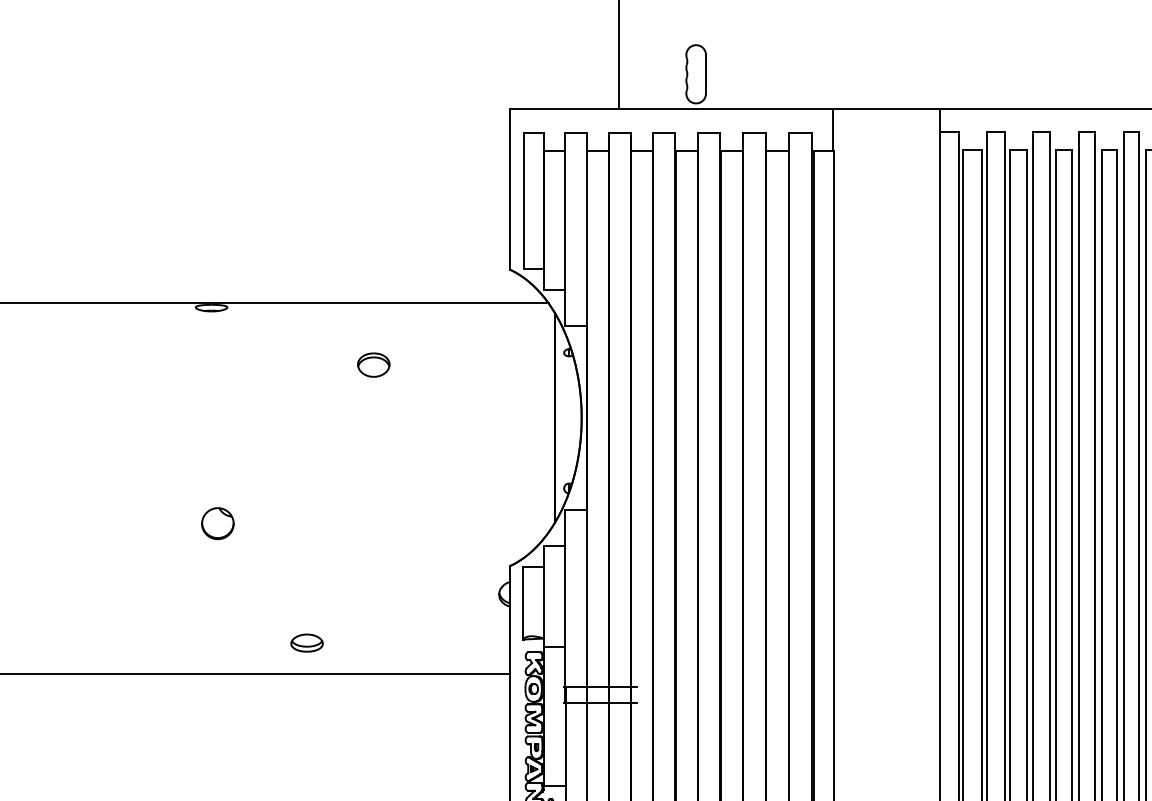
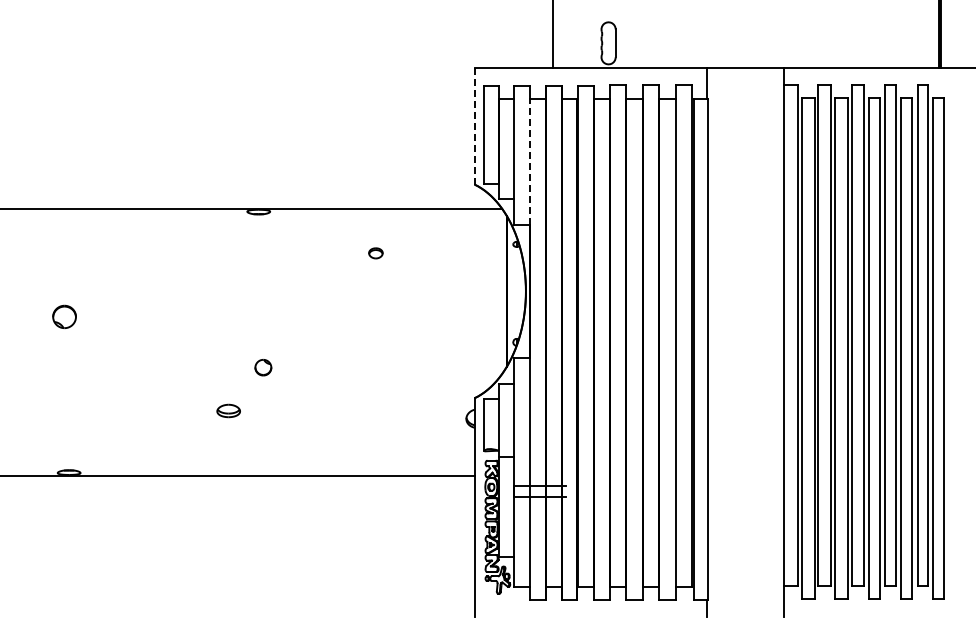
line: (510, 188) -> (474, 125), solid -> dashed
line: (586, 237) -> (529, 161), solid -> dashed
part: (373, 365) -> (375, 253), size x0.6
part: (218, 523) -> (263, 367), size x0.7
part: (306, 642) -> (228, 410), moved

